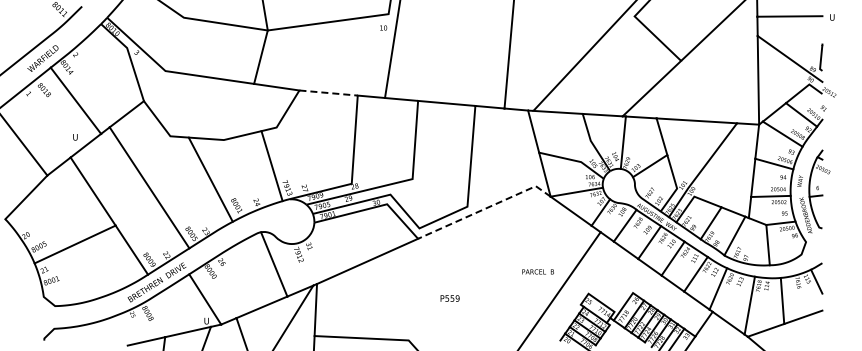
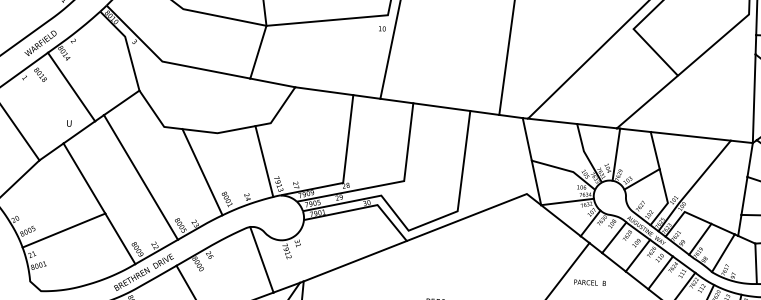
line: (329, 93) -> (325, 91), dashed -> solid
line: (485, 208) -> (475, 213), dashed -> solid
text: (537, 271) -> (589, 282), moved

